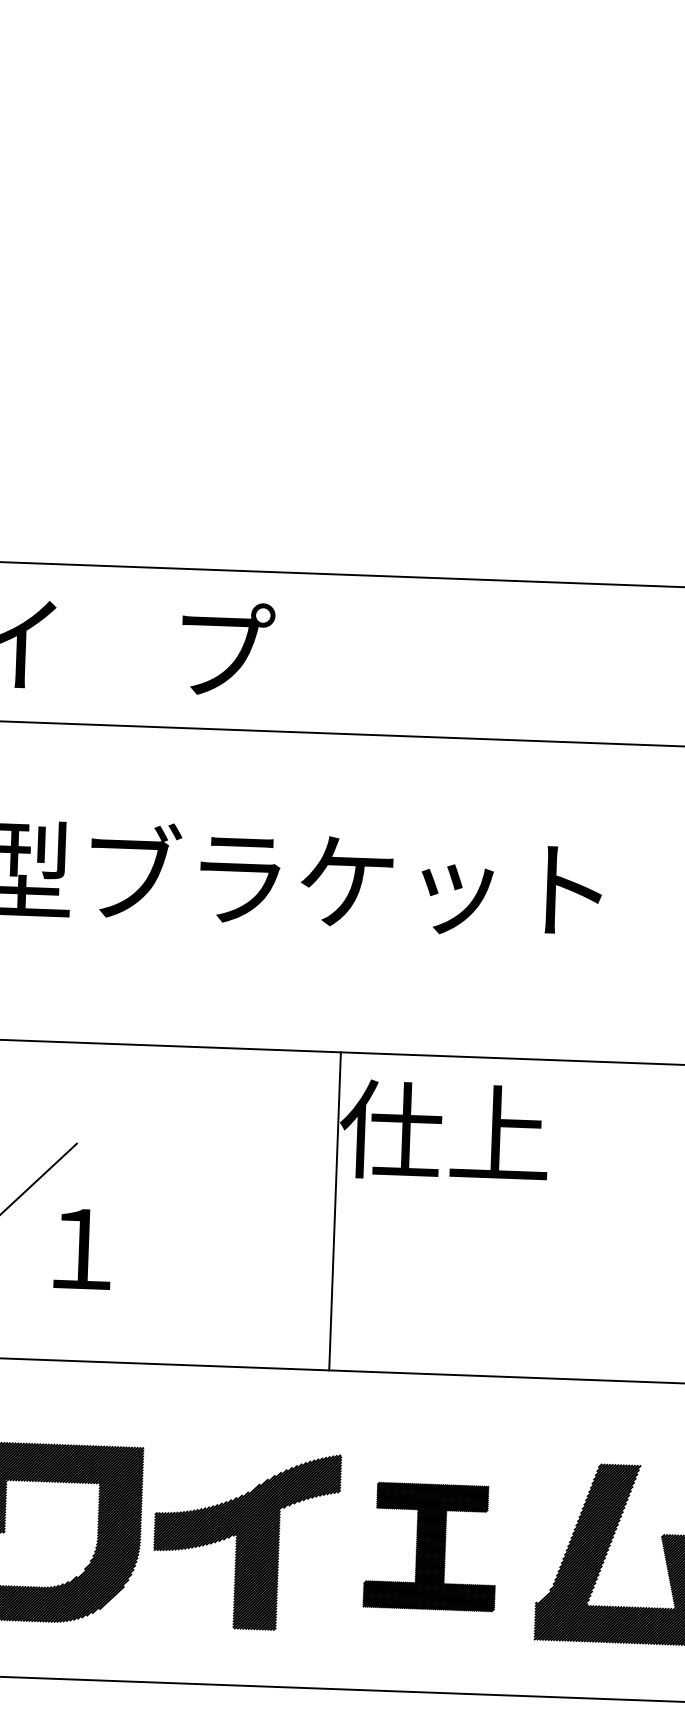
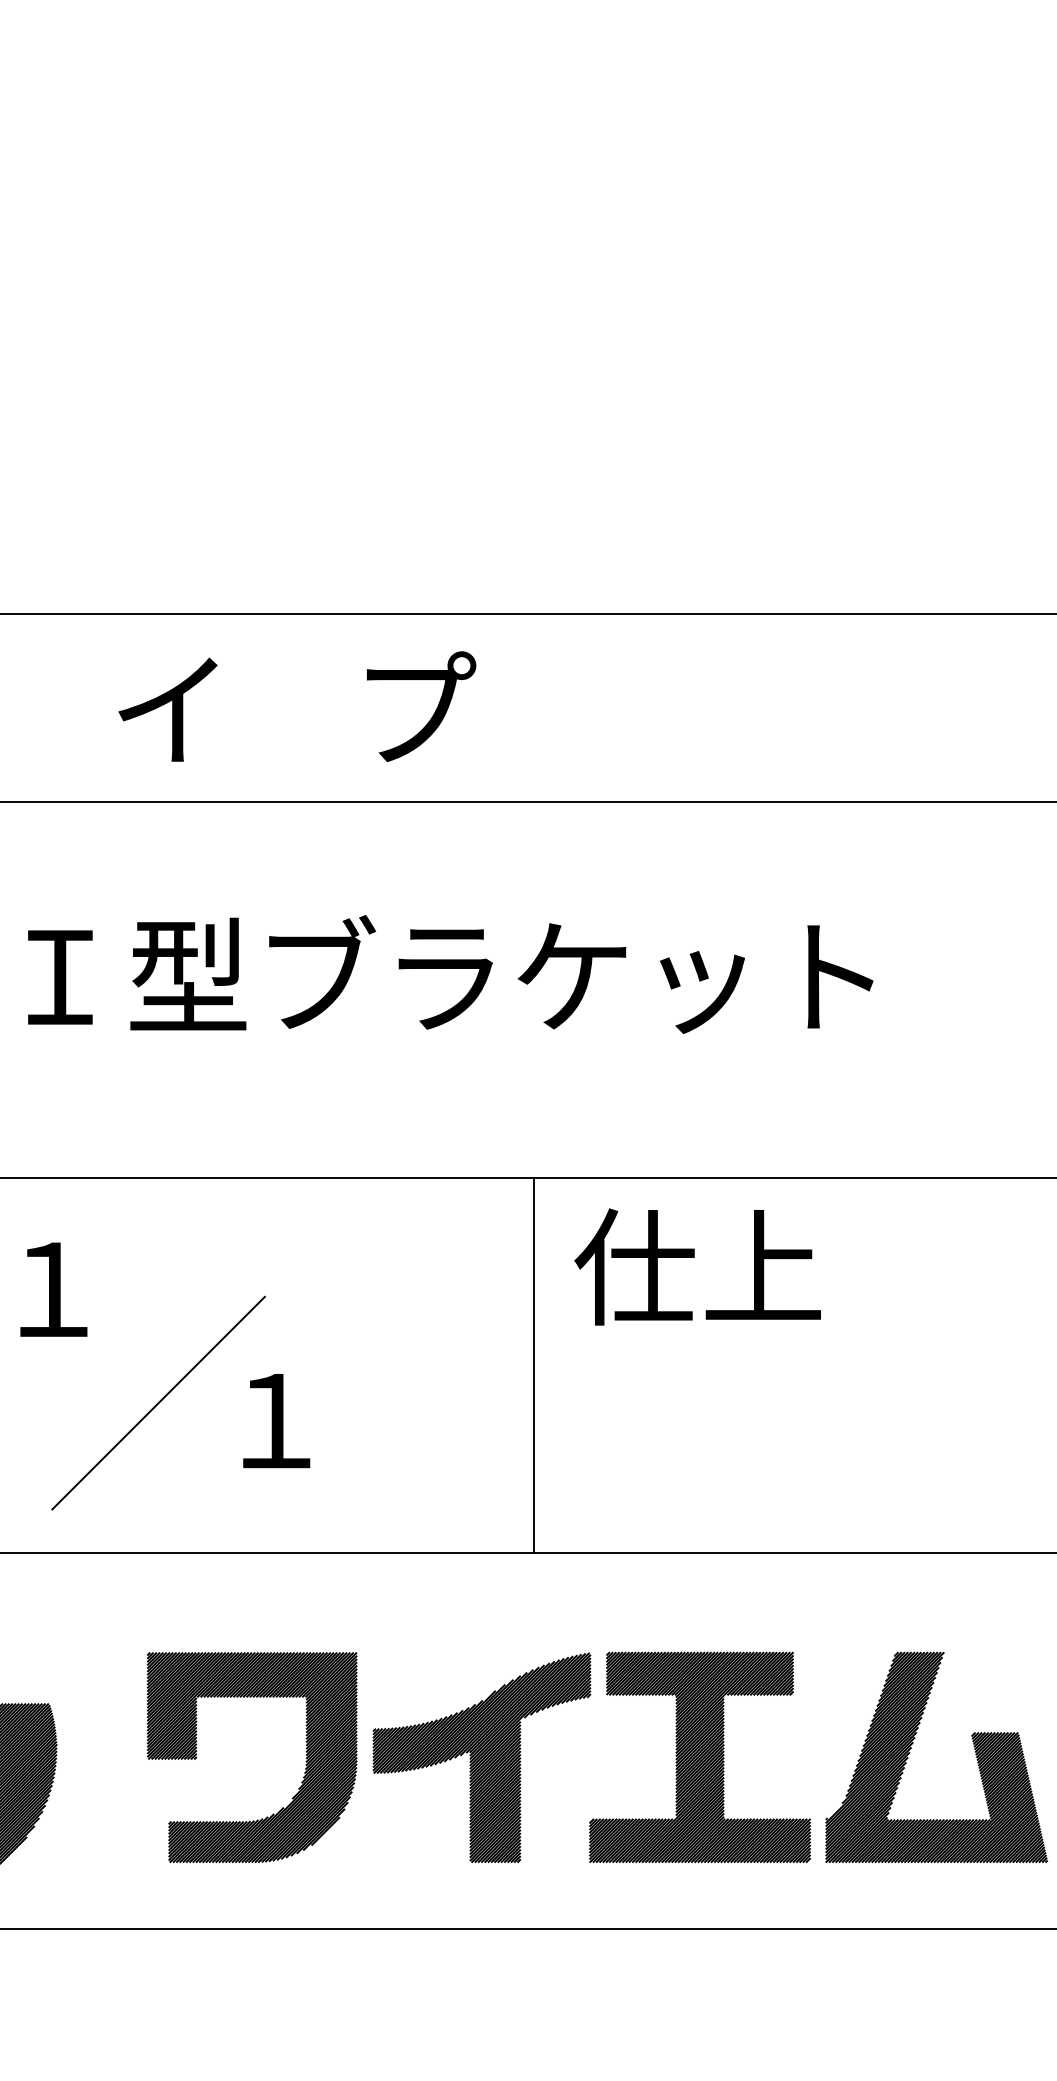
line: (335, 1211) -> (534, 1365), moved
part: (430, 1546) -> (699, 1756), size x1.43

